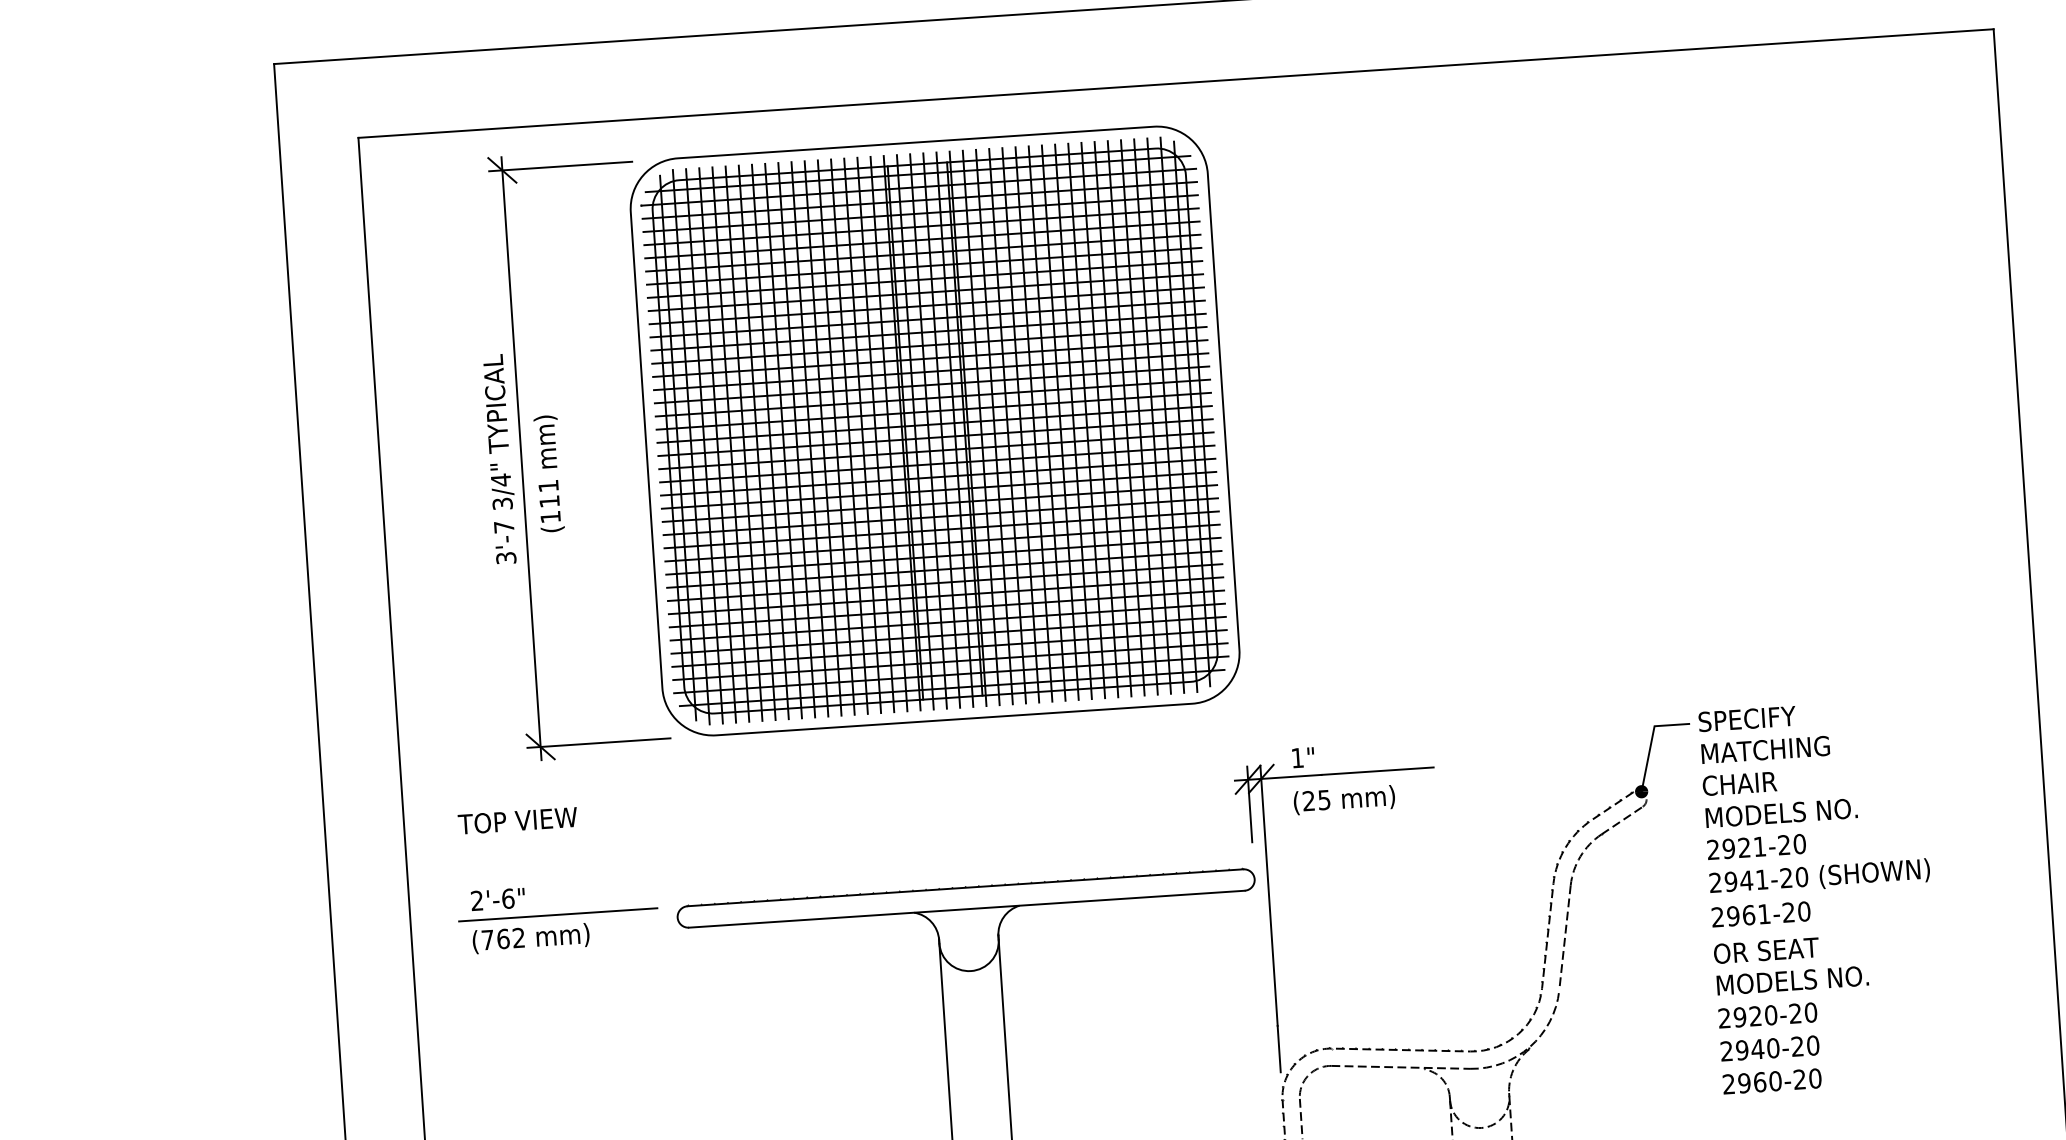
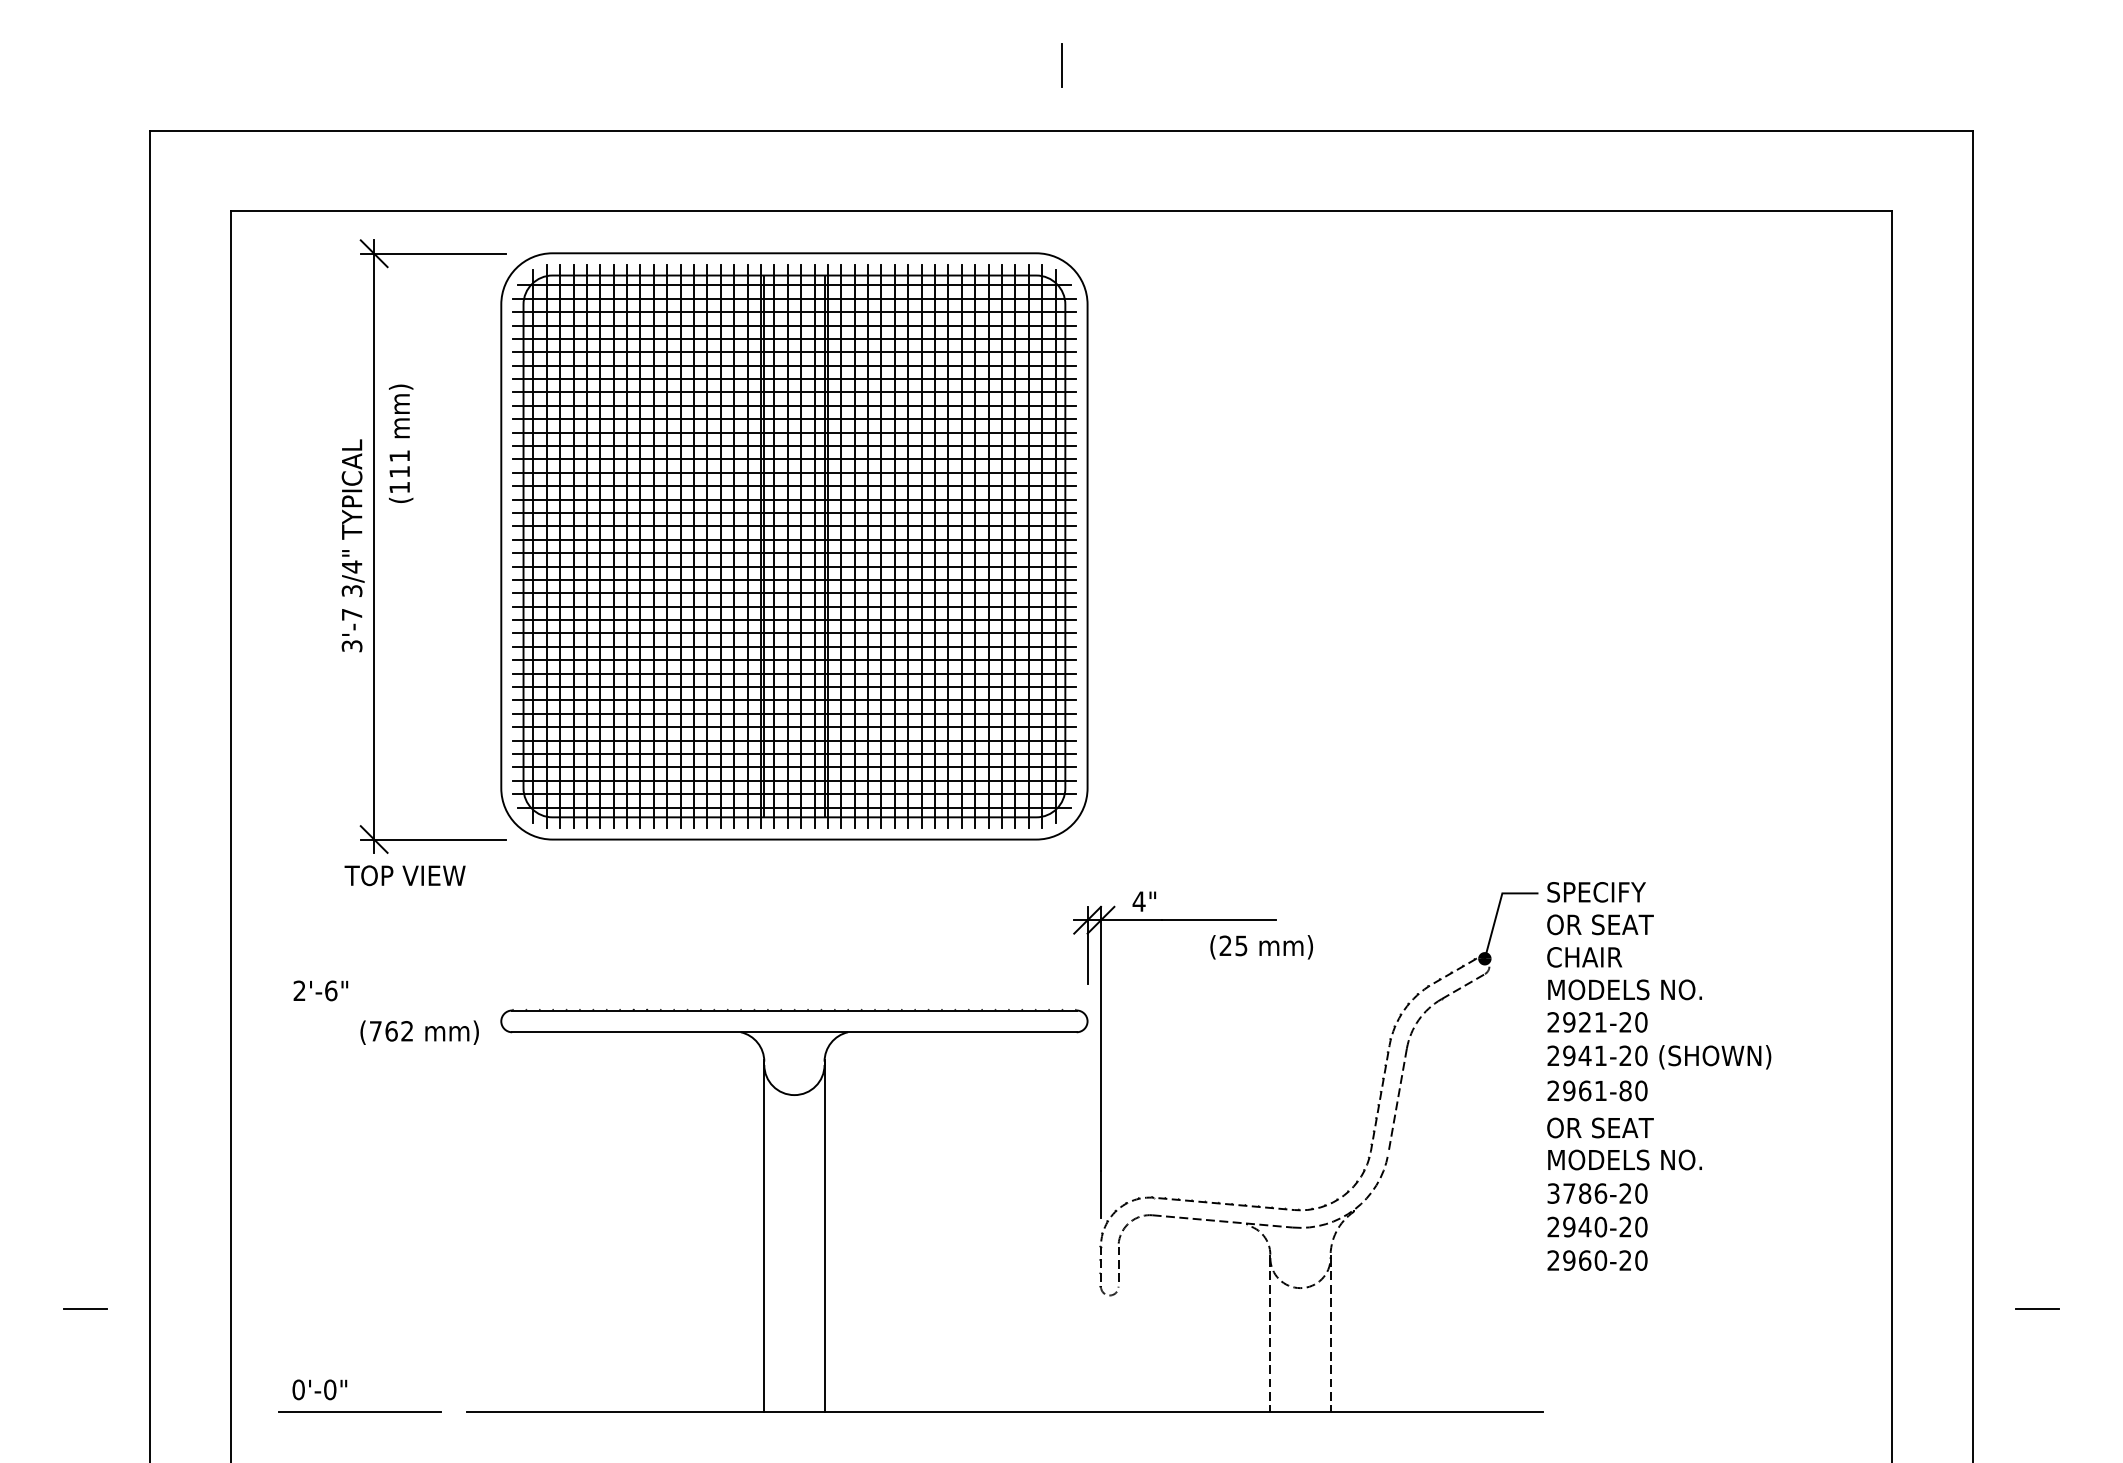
text: (549, 473) -> (401, 443), moved
text: (1765, 749) -> (1612, 924), MATCHING -> OR SEAT
text: (1296, 758) -> (1138, 901), 1" -> 4"
text: (1344, 800) -> (1261, 947), moved
text: (517, 820) -> (404, 875), moved
text: (1788, 912) -> (1625, 1090), 2961-20 -> 2961-80
line: (558, 914) -> (380, 1010), removed
text: (530, 938) -> (419, 1032), moved
text: (1748, 1016) -> (1577, 1193), 2920-20 -> 3786-20

